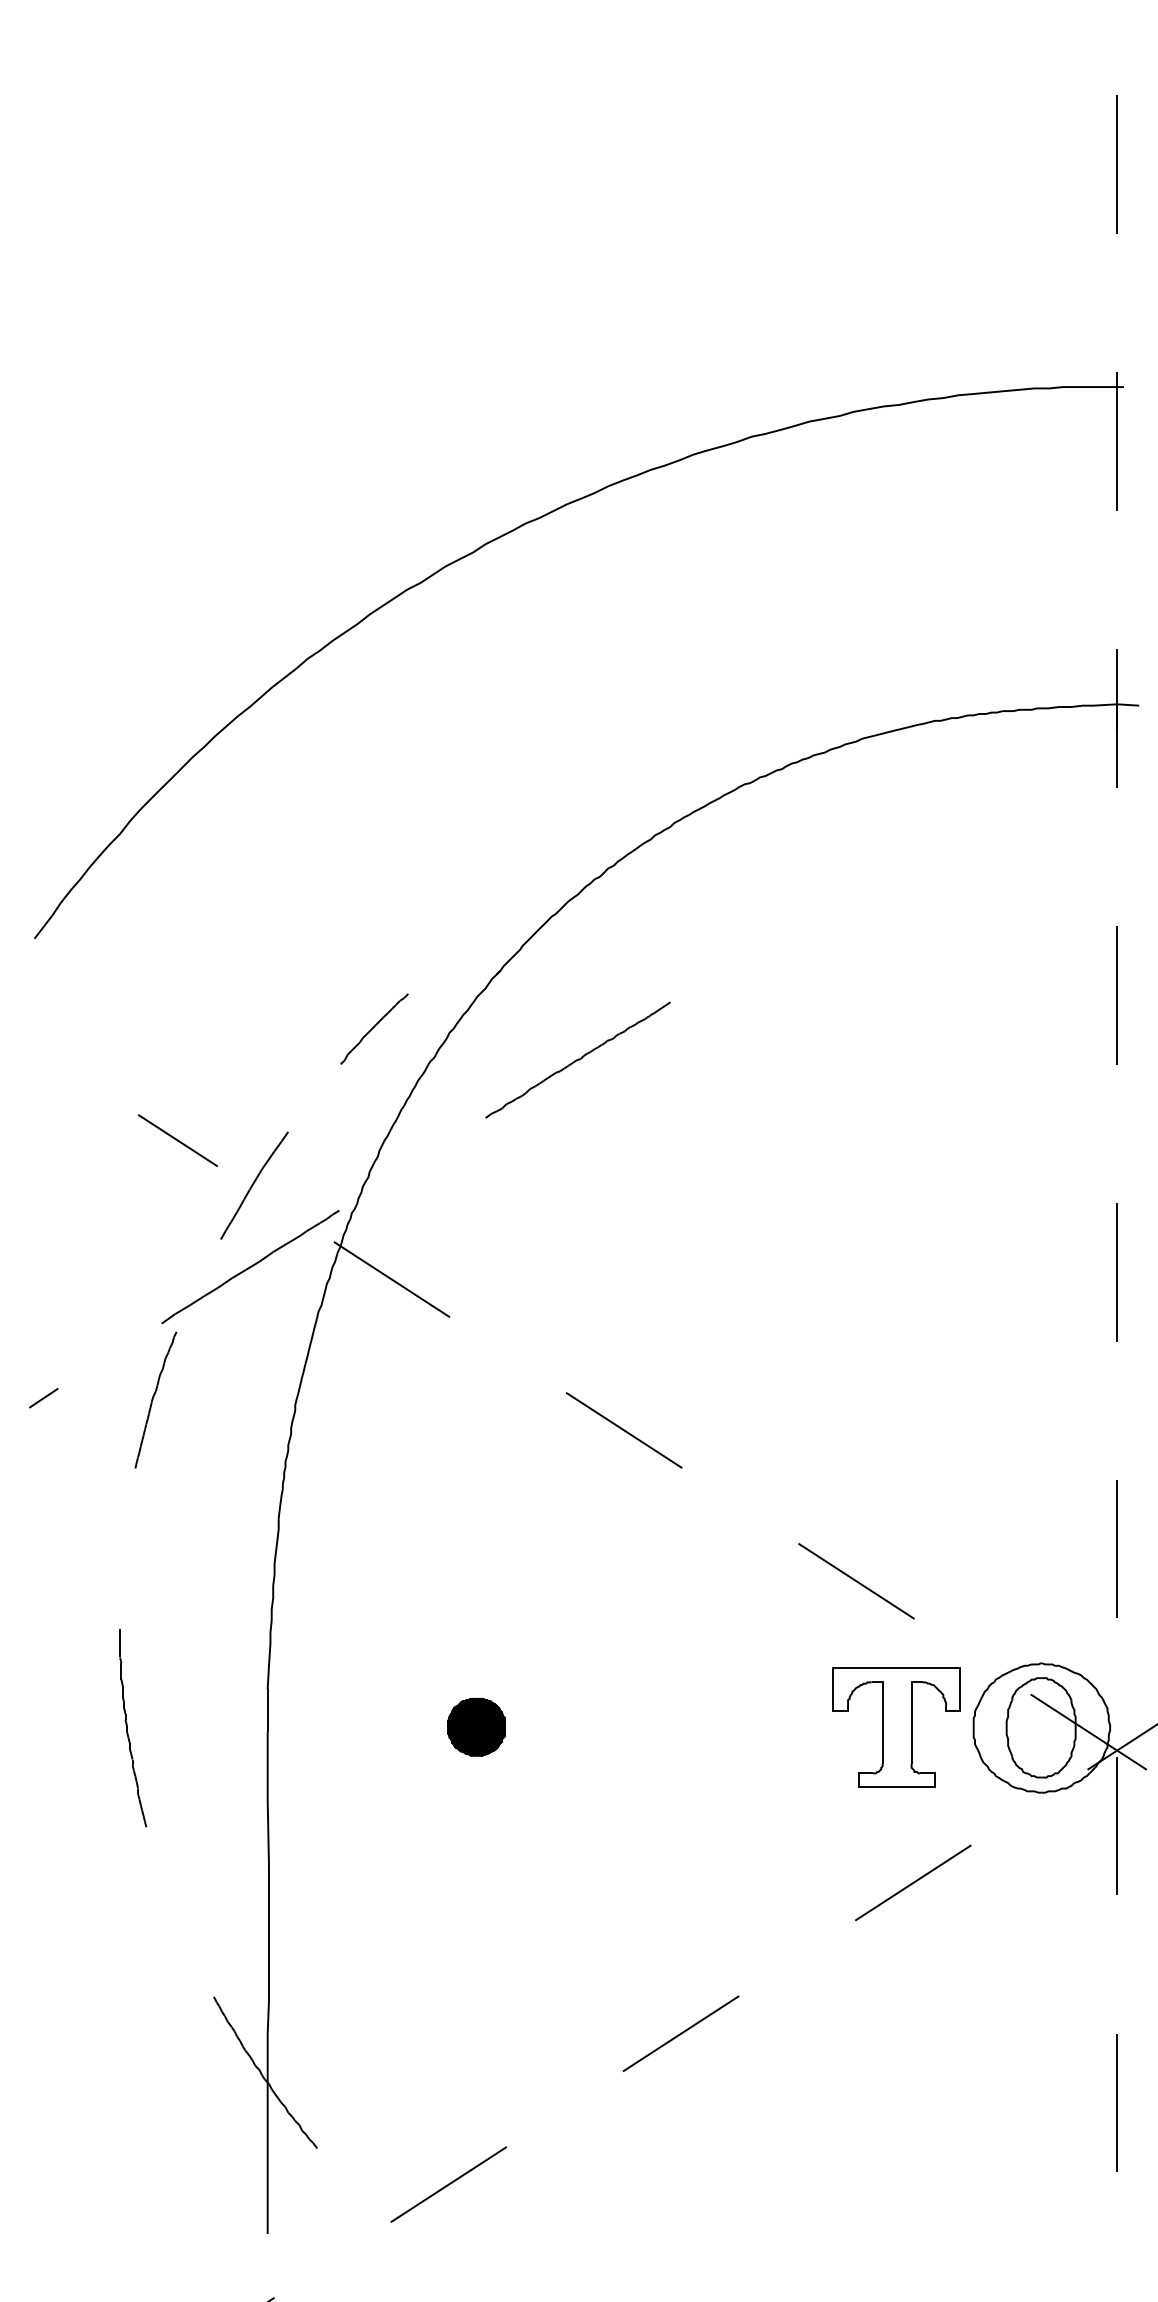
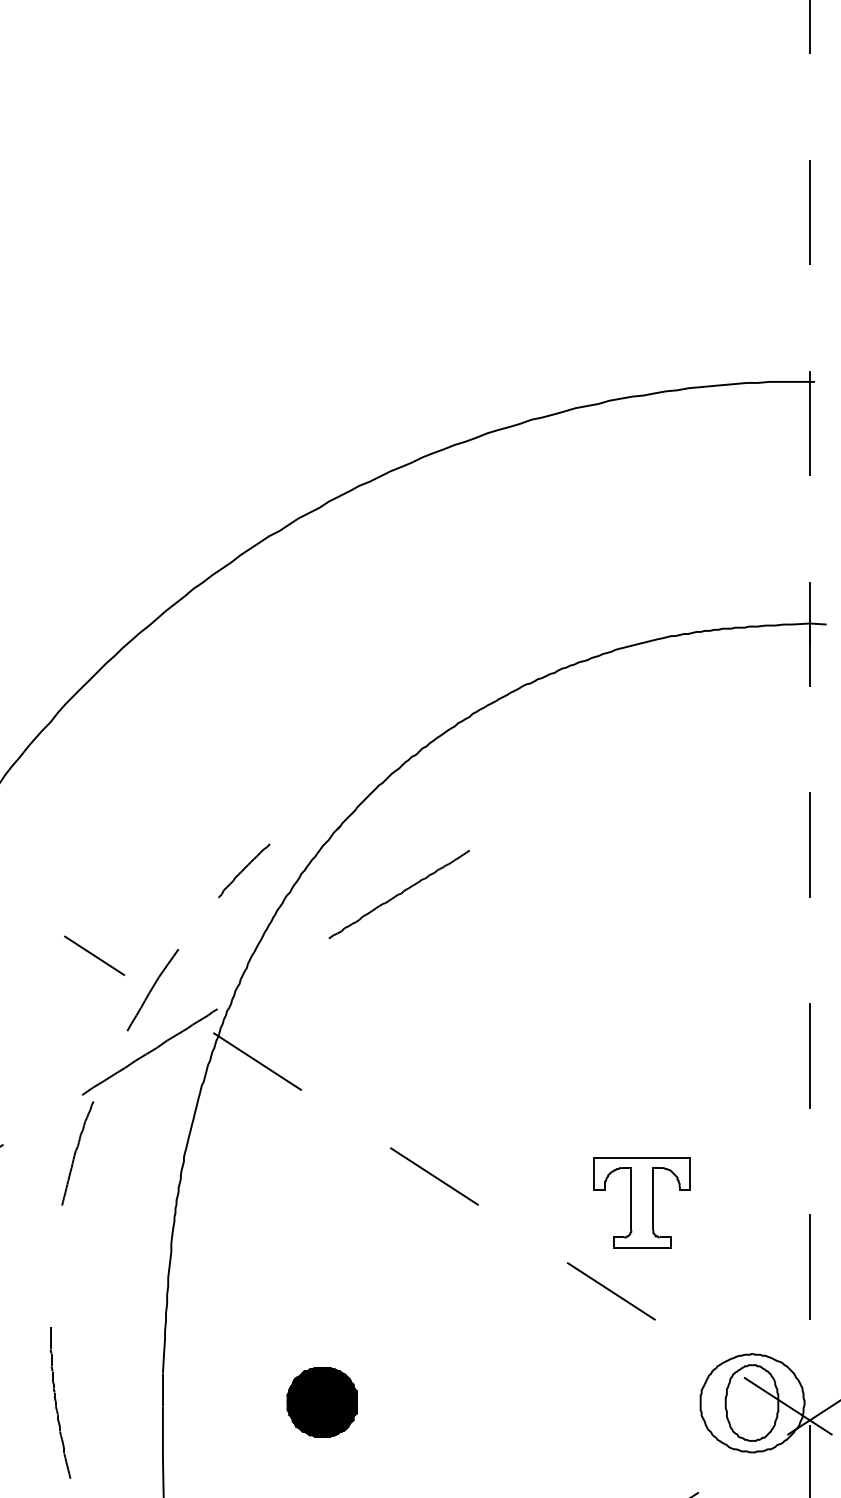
part: (475, 1727) -> (321, 1402), size x1.6
part: (896, 1727) -> (641, 1202), moved

